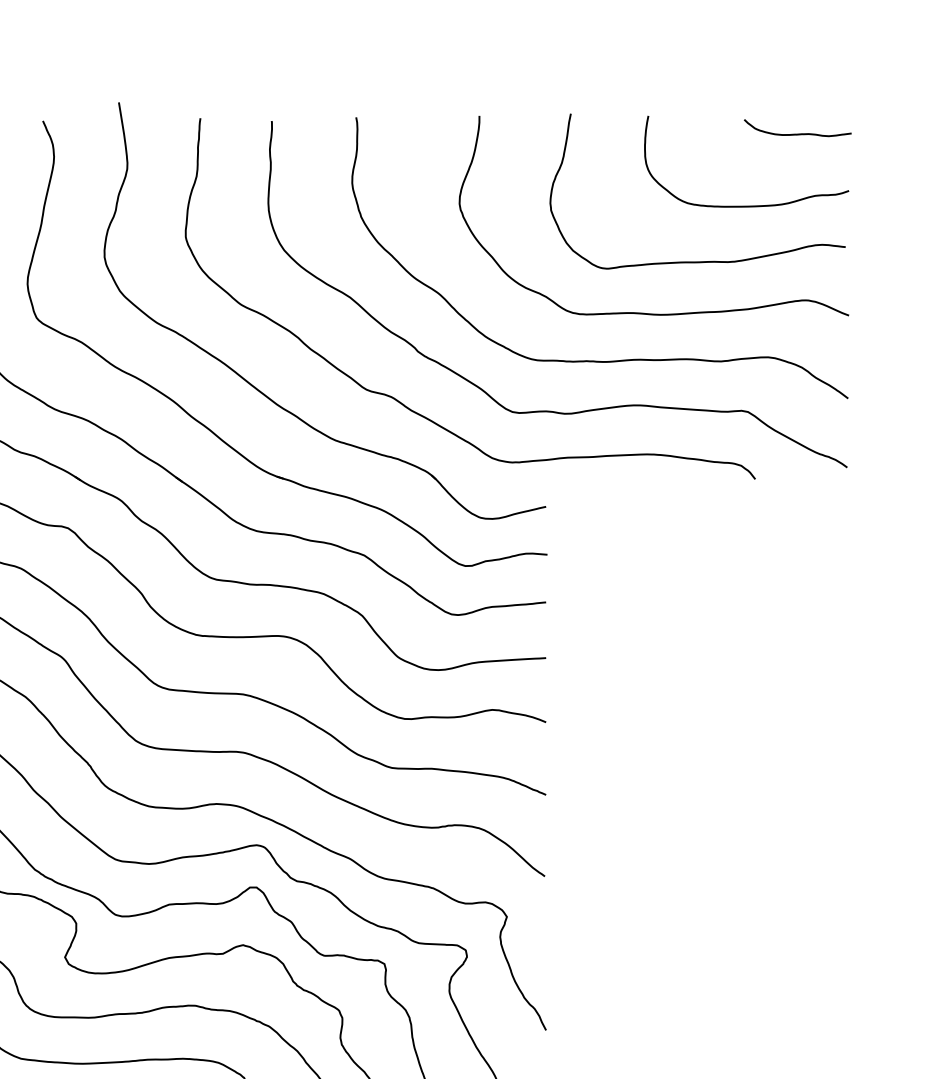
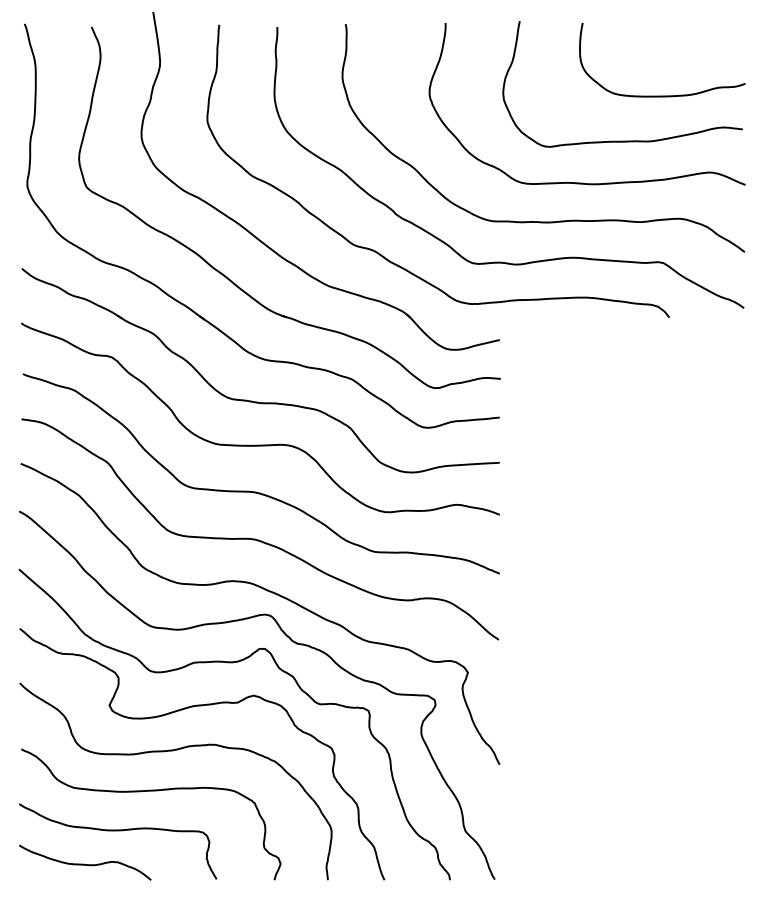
curve: (797, 133) -> (703, 37), removed

